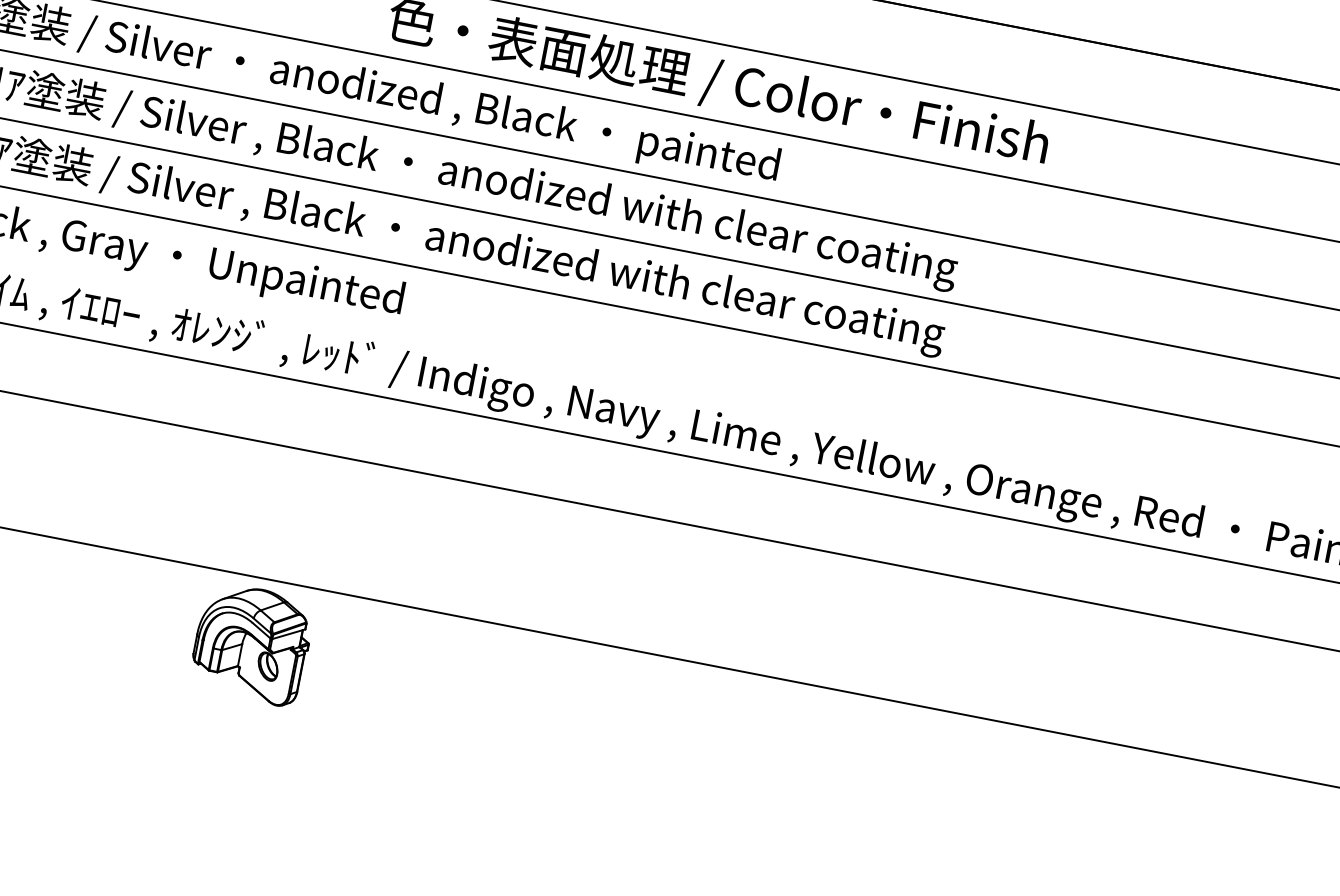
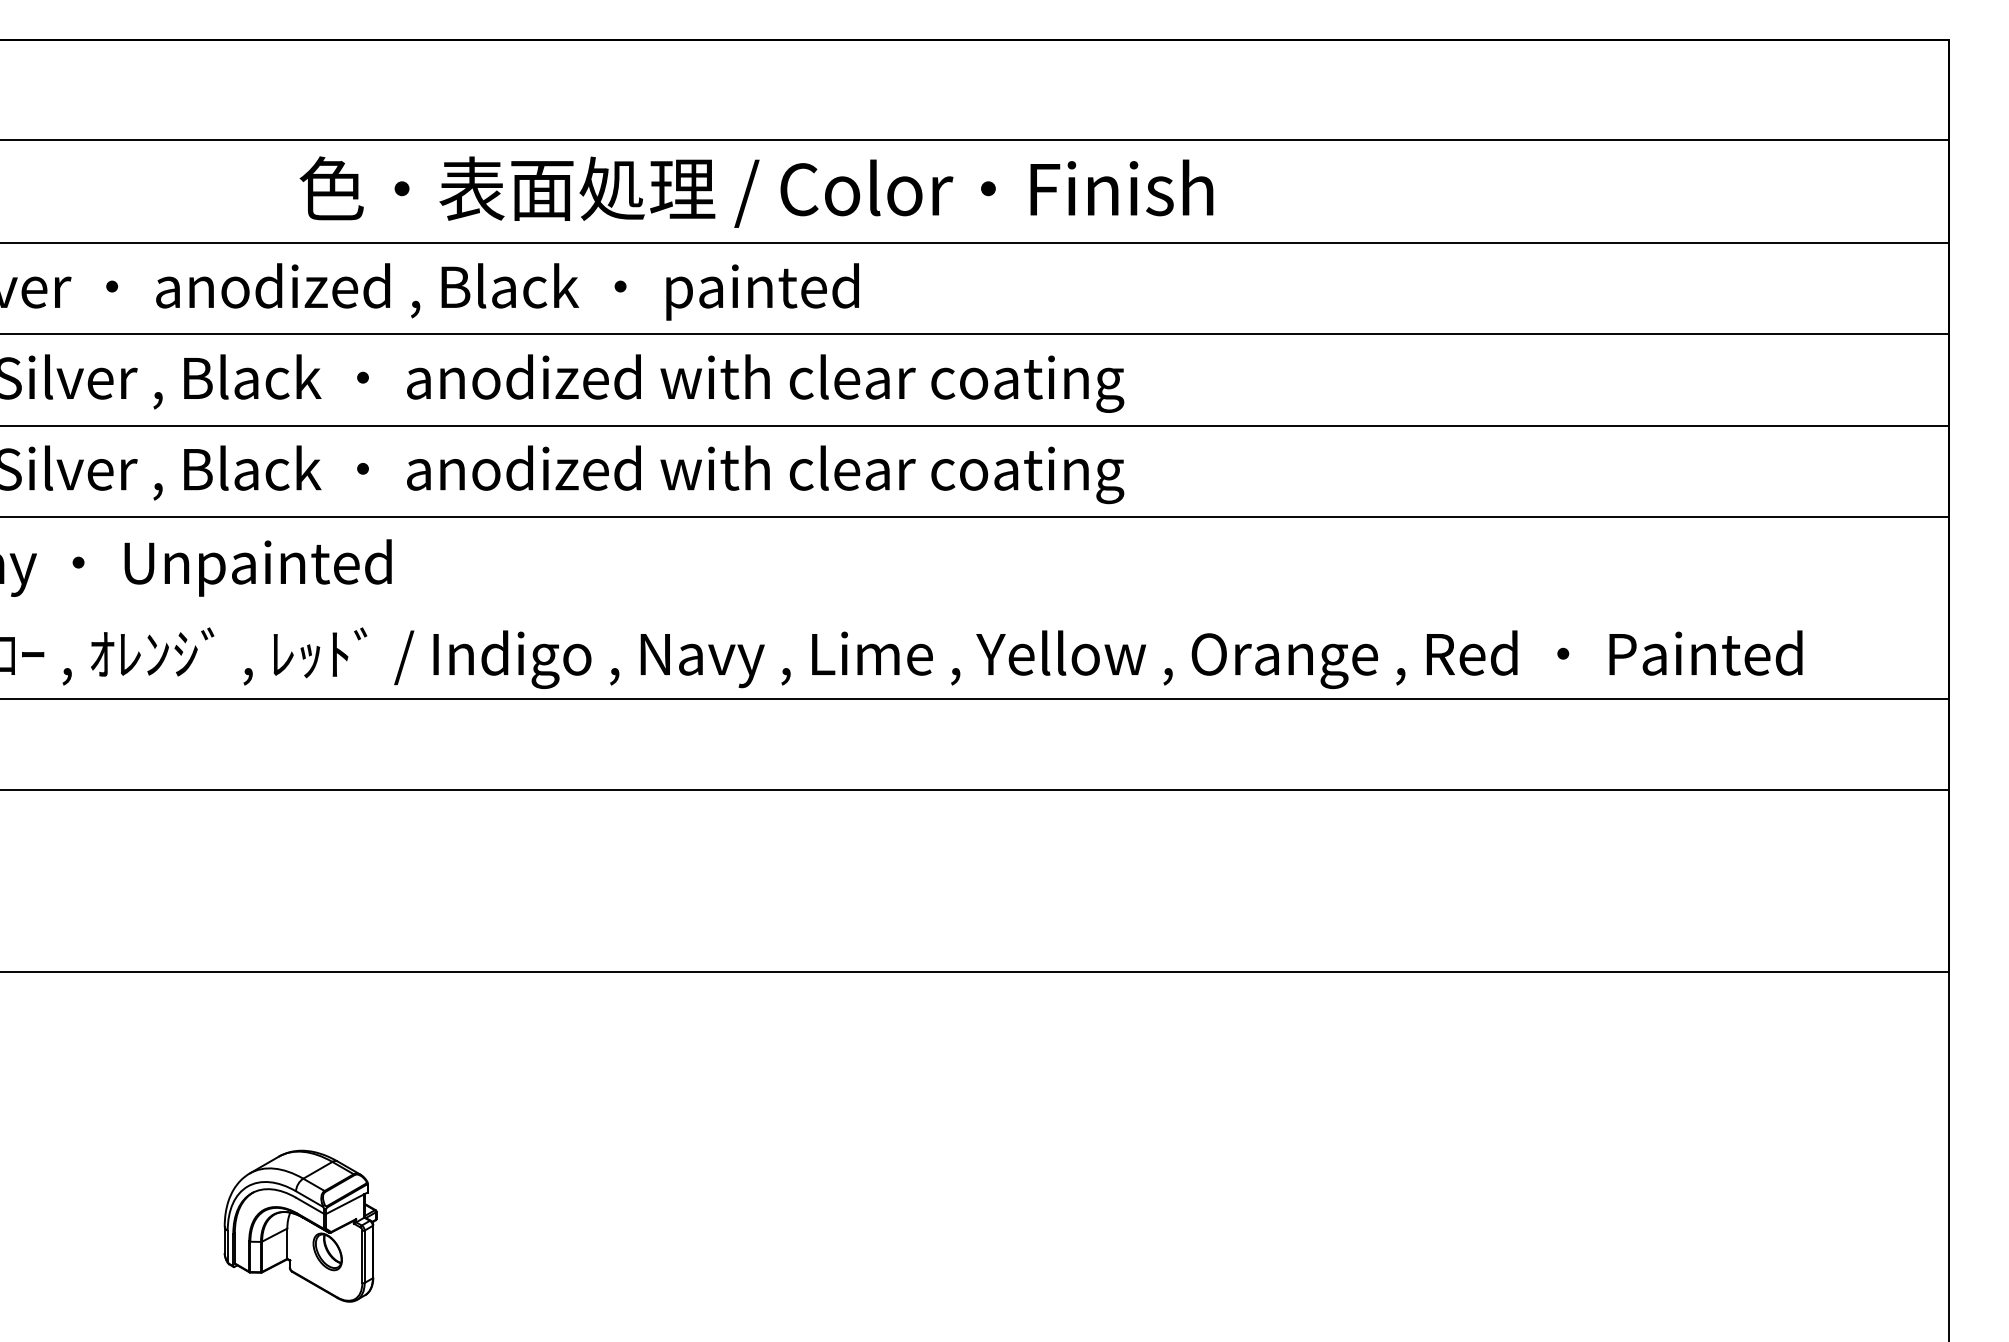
part: (252, 643) -> (300, 1225), moved

